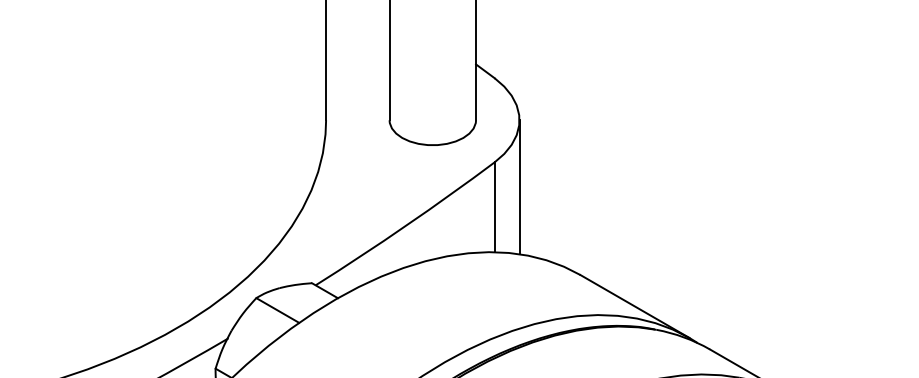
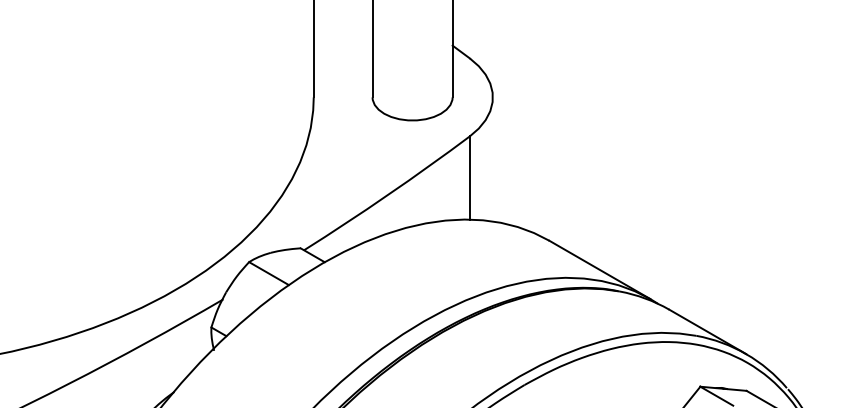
line: (519, 187) -> (492, 159), removed

